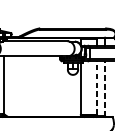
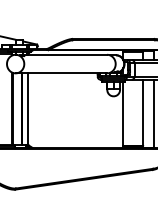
line: (97, 87) -> (143, 112), dashed -> solid
line: (105, 88) -> (153, 113), dashed -> solid

